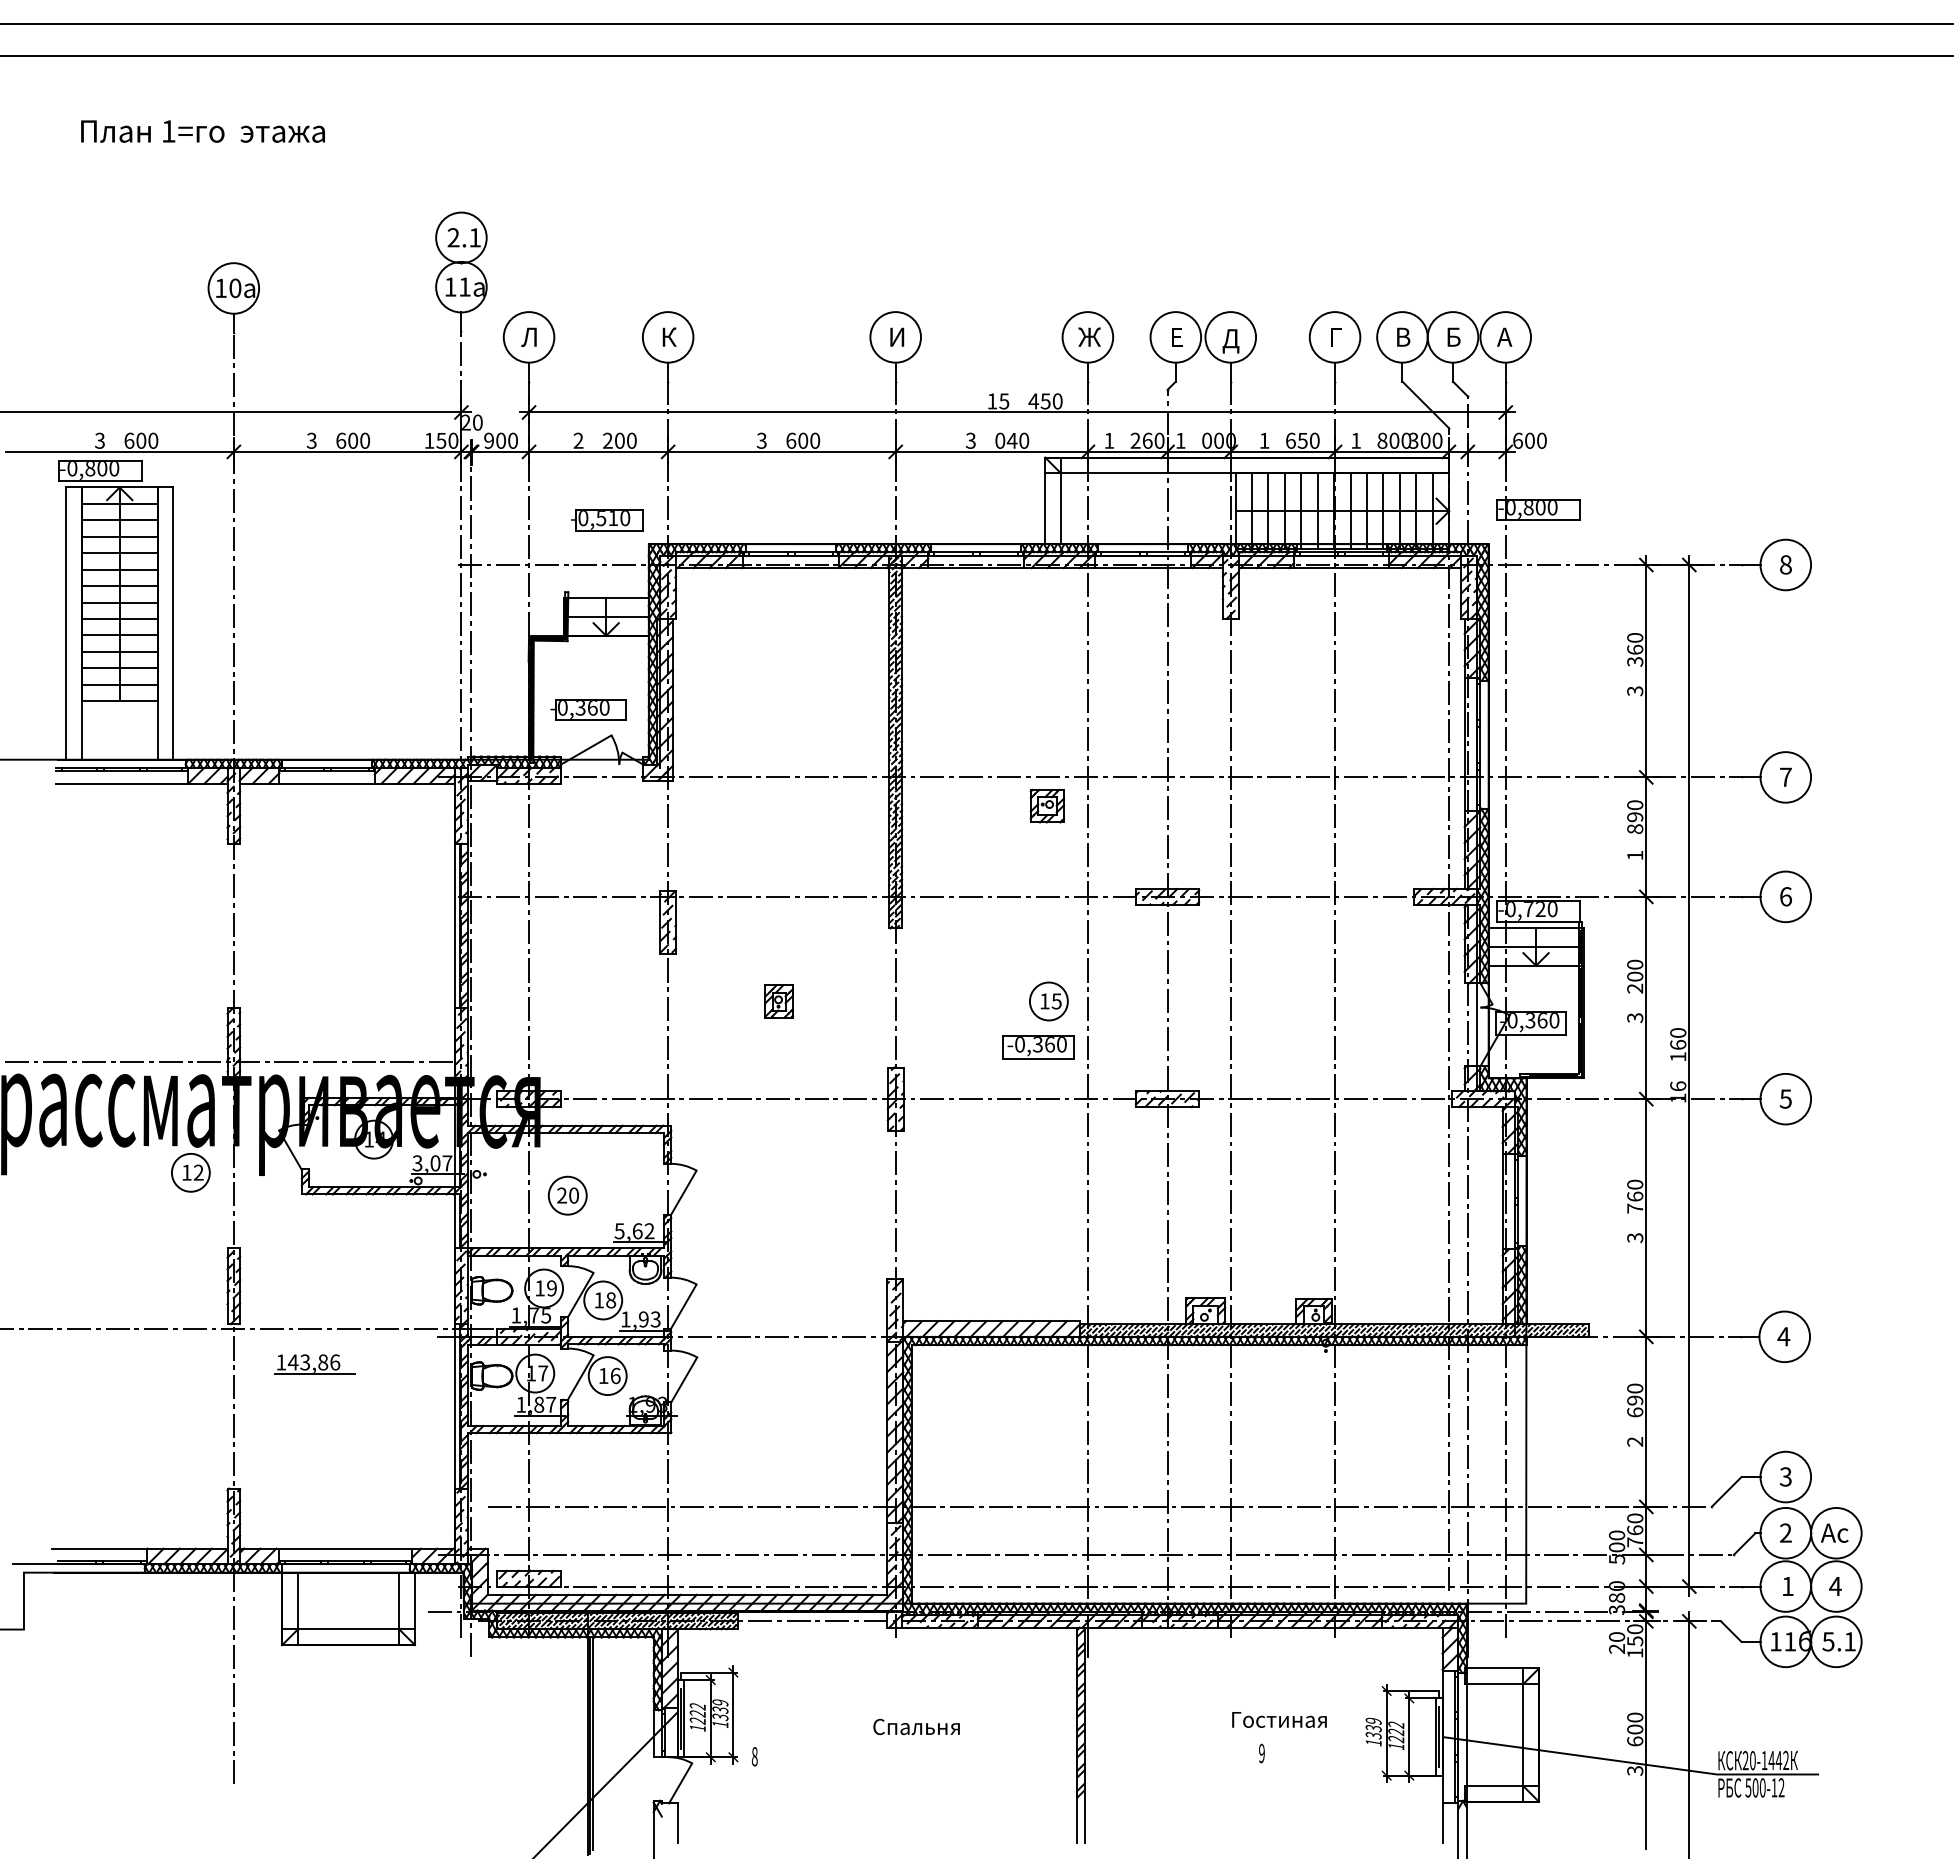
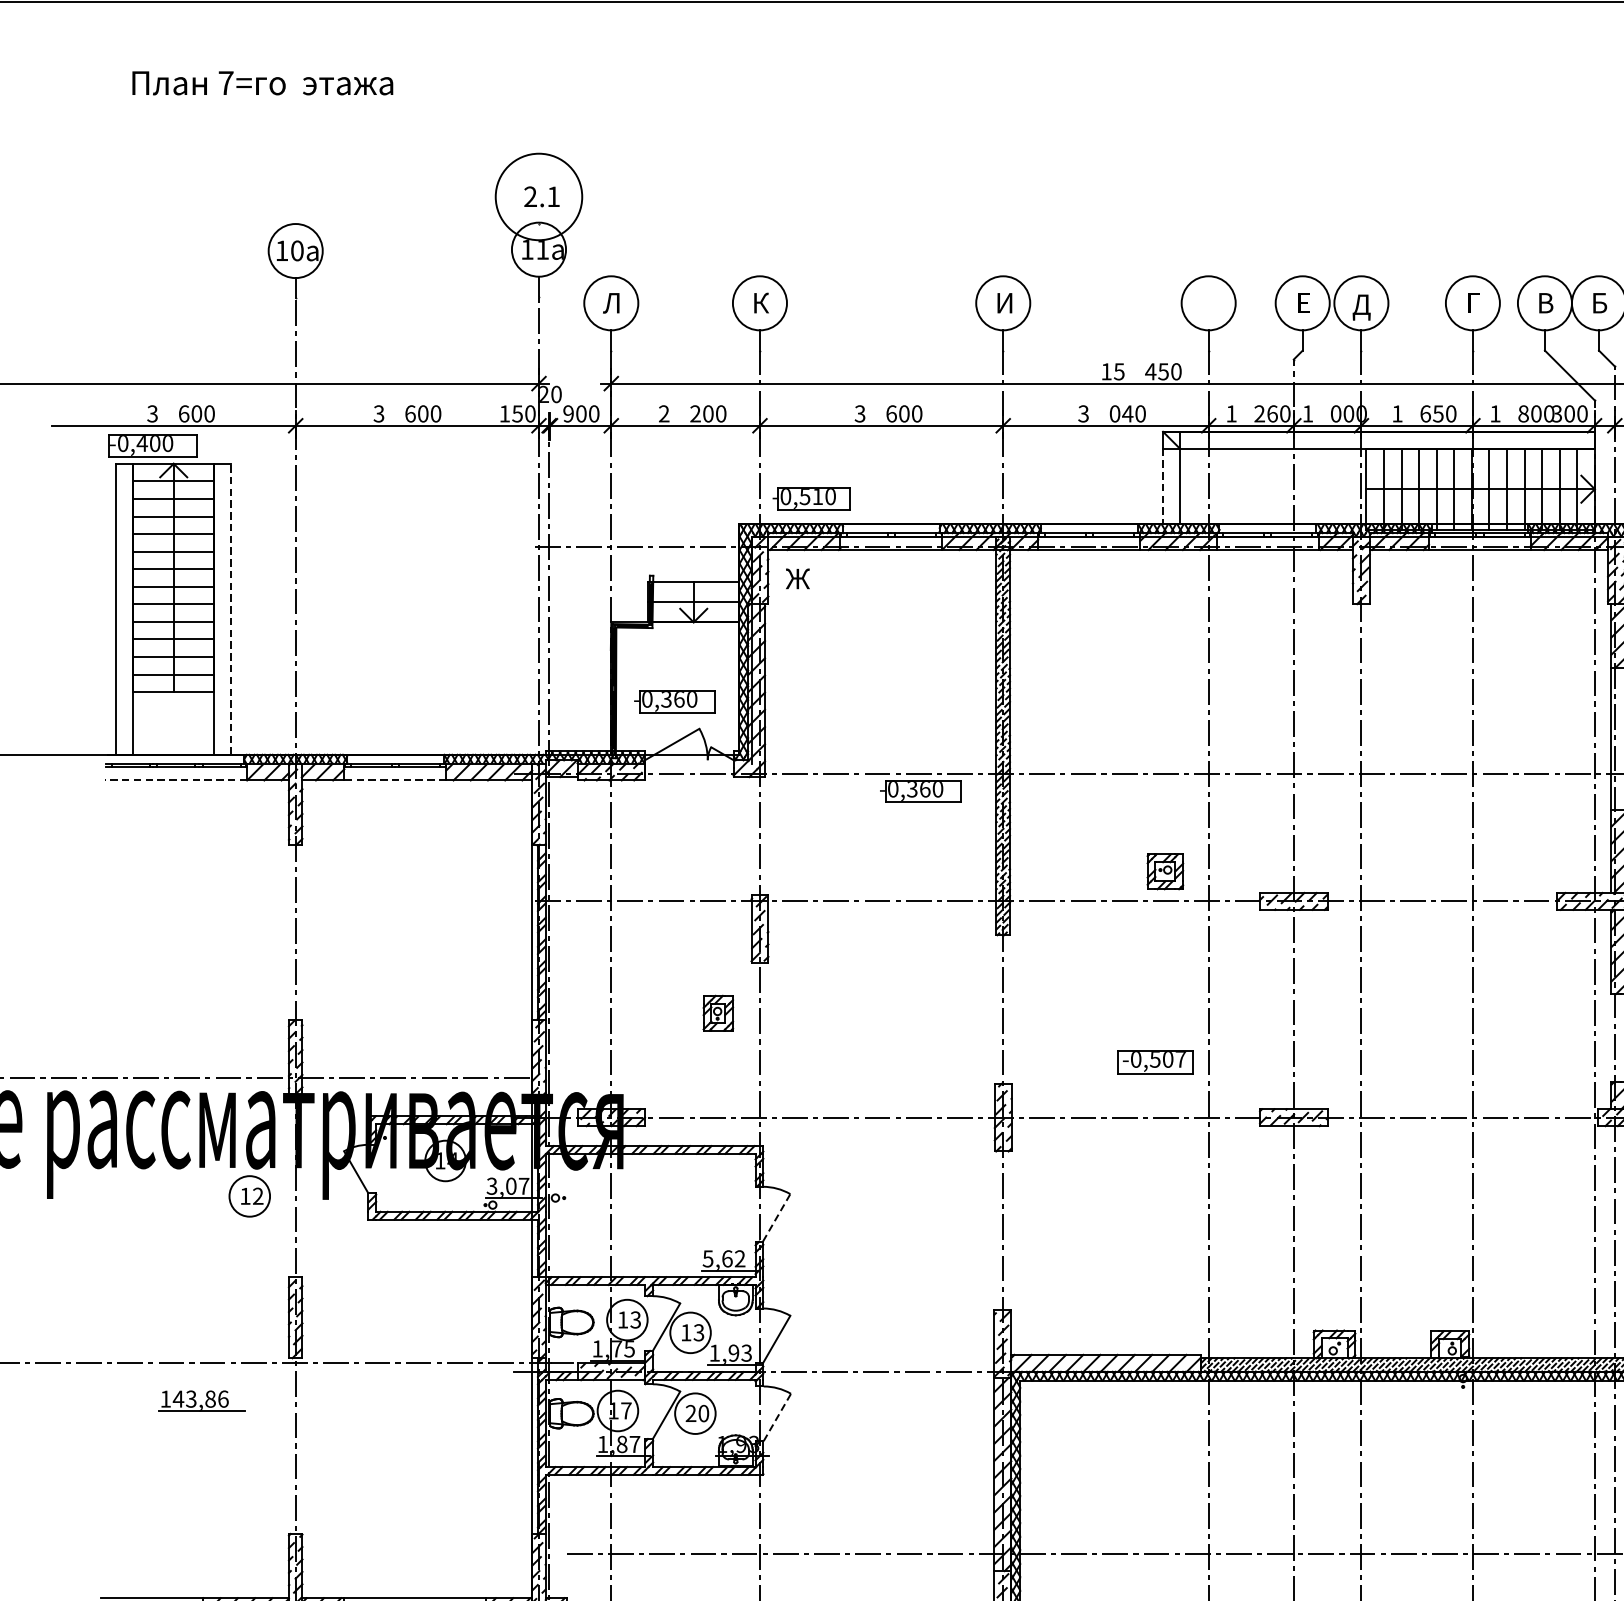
text: (168, 131) -> (225, 83), 1= -> 7=
circle: (461, 237) -> (539, 196), size x1.6
text: (1089, 336) -> (797, 578), moved
text: (90, 469) -> (142, 444), -0,800 -> -0,400
line: (1045, 509) -> (1163, 487), solid -> dashed
part: (607, 520) -> (811, 499), moved
line: (173, 623) -> (231, 609), solid -> dashed
line: (121, 783) -> (175, 780), solid -> dashed
line: (327, 783) -> (395, 780), solid -> dashed
part: (818, 793) -> (920, 790), added
part: (1047, 805) -> (1165, 871), moved
part: (778, 1001) -> (717, 1013), moved
part: (1048, 1001) -> (1166, 1013), removed
text: (1049, 1044) -> (1167, 1059), -0,360 -> -0,507
line: (683, 1192) -> (776, 1217), solid -> dashed
part: (567, 1195) -> (652, 1220), removed
text: (551, 1288) -> (635, 1320), 19 -> 13
text: (611, 1300) -> (699, 1332), 18 -> 13
part: (314, 1364) -> (201, 1401), moved
text: (609, 1375) -> (697, 1413), 16 -> 20
line: (684, 1379) -> (777, 1417), solid -> dashed

